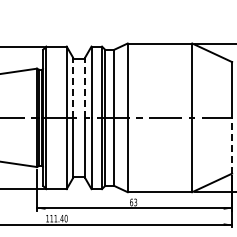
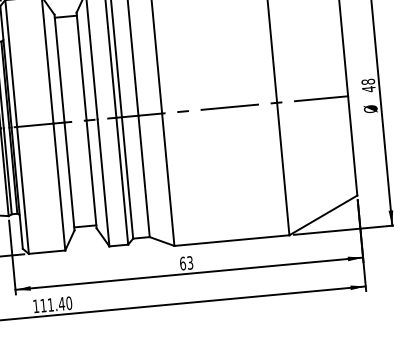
line: (72, 87) -> (58, 68), dashed -> solid
line: (85, 87) -> (81, 66), dashed -> solid
line: (232, 145) -> (353, 145), dashed -> solid

